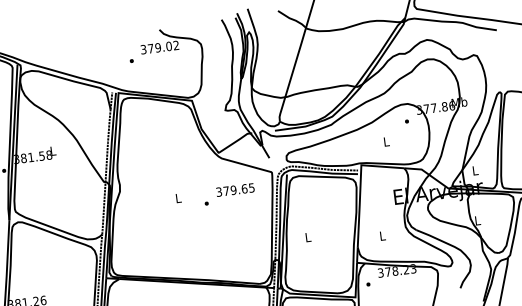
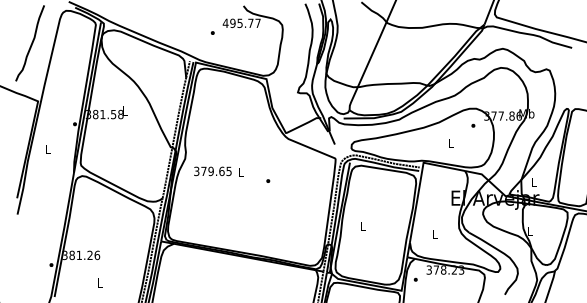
text: (159, 46) -> (241, 22), 379.02 -> 495.77
text: (235, 190) -> (212, 171), moved

